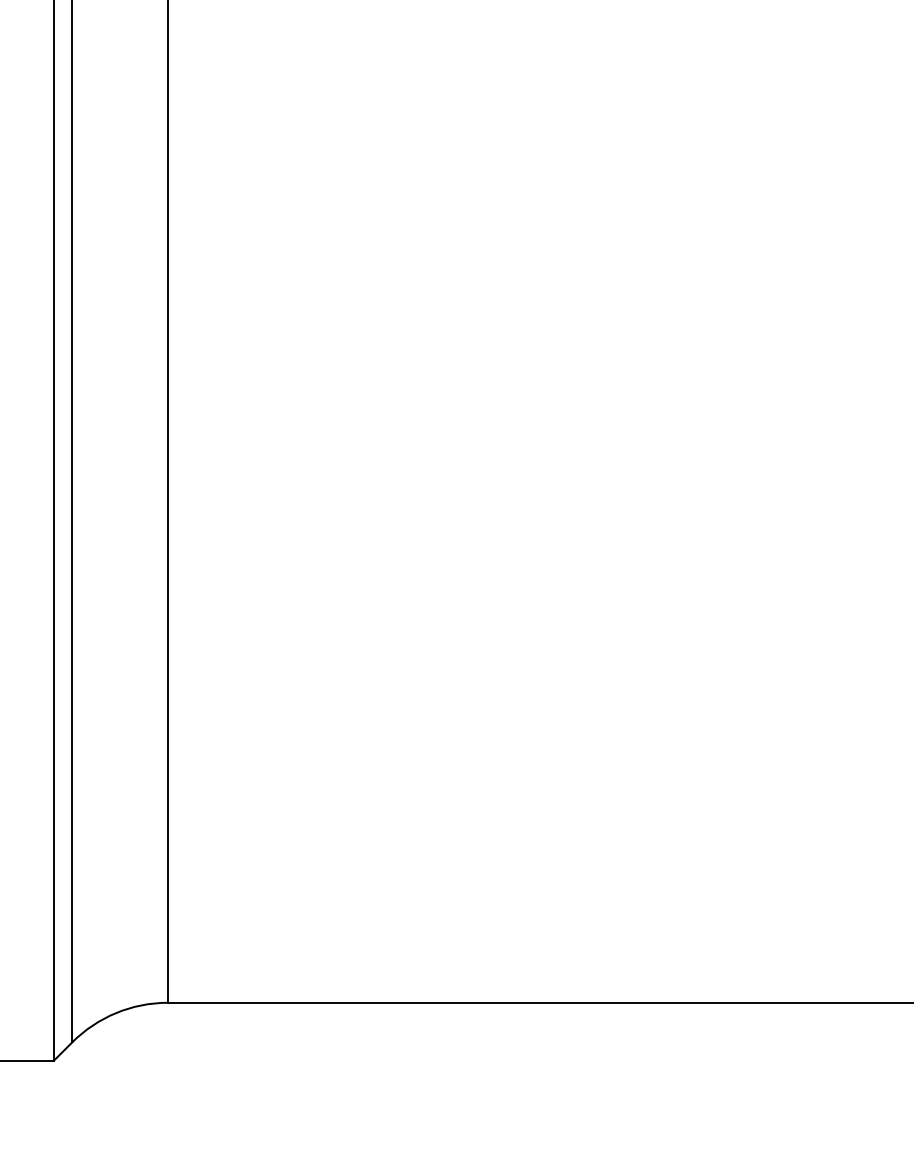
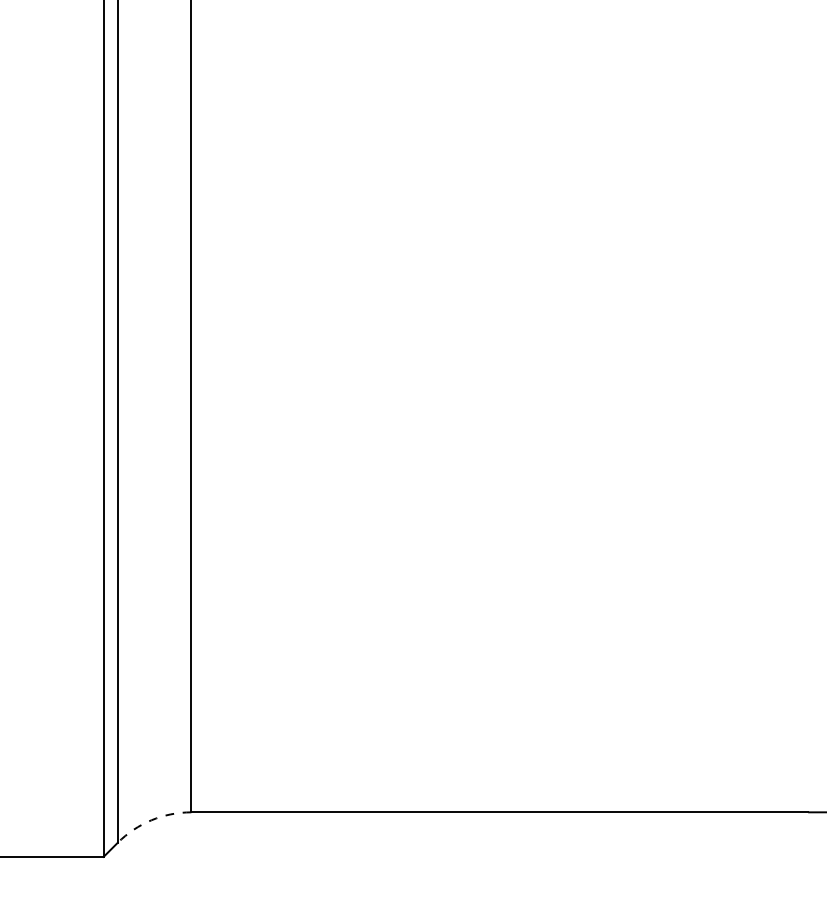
arc: (116, 1013) -> (151, 820), solid -> dashed

